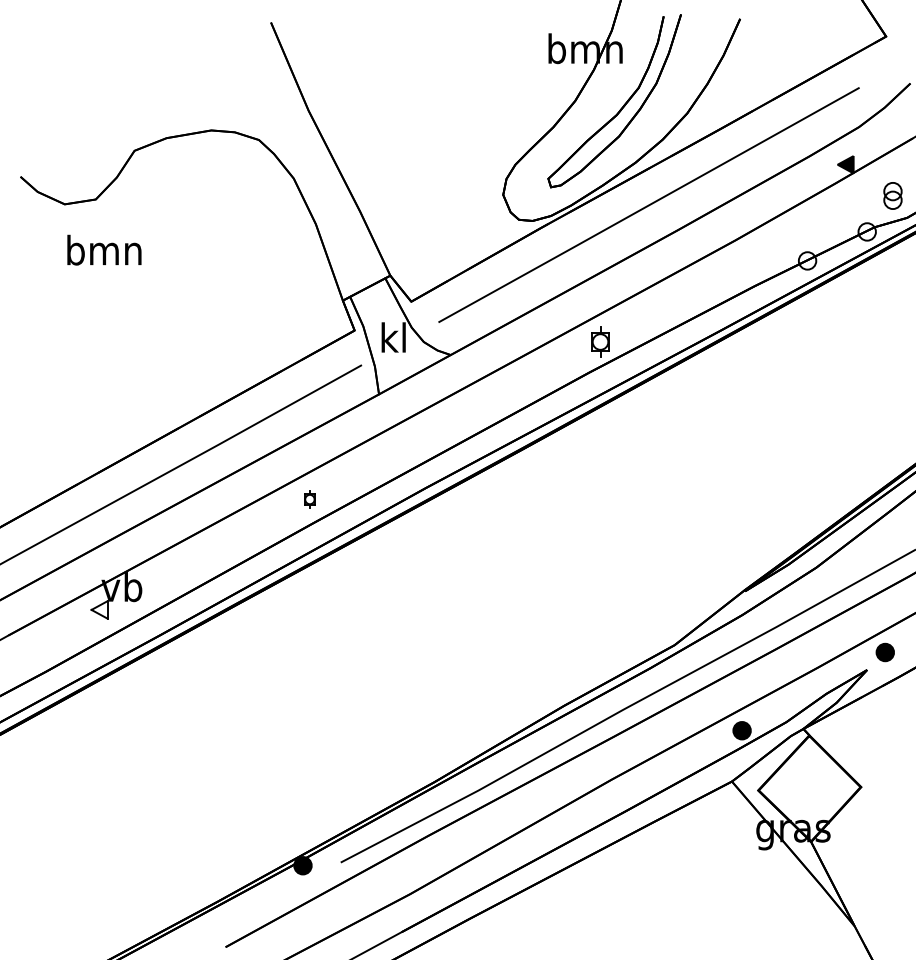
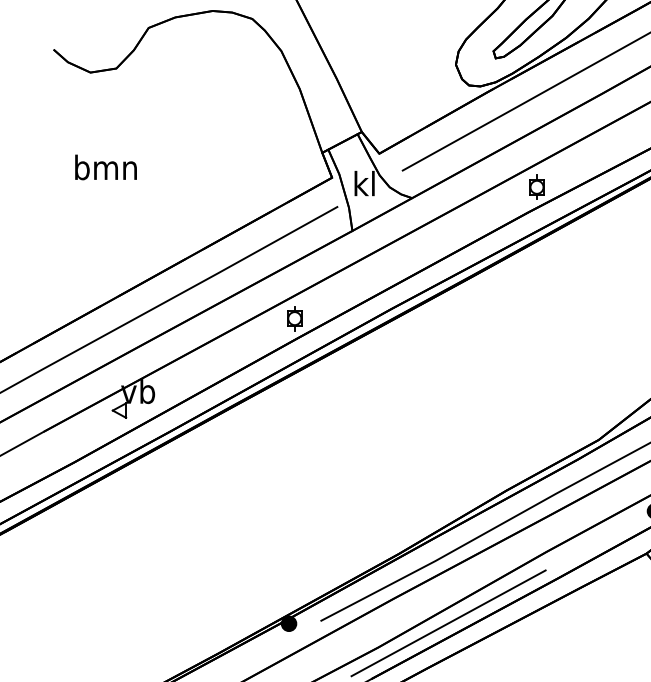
text: (104, 249) -> (106, 166), moved
part: (309, 499) -> (294, 318), size x1.67
line: (494, 864) -> (448, 622), added

